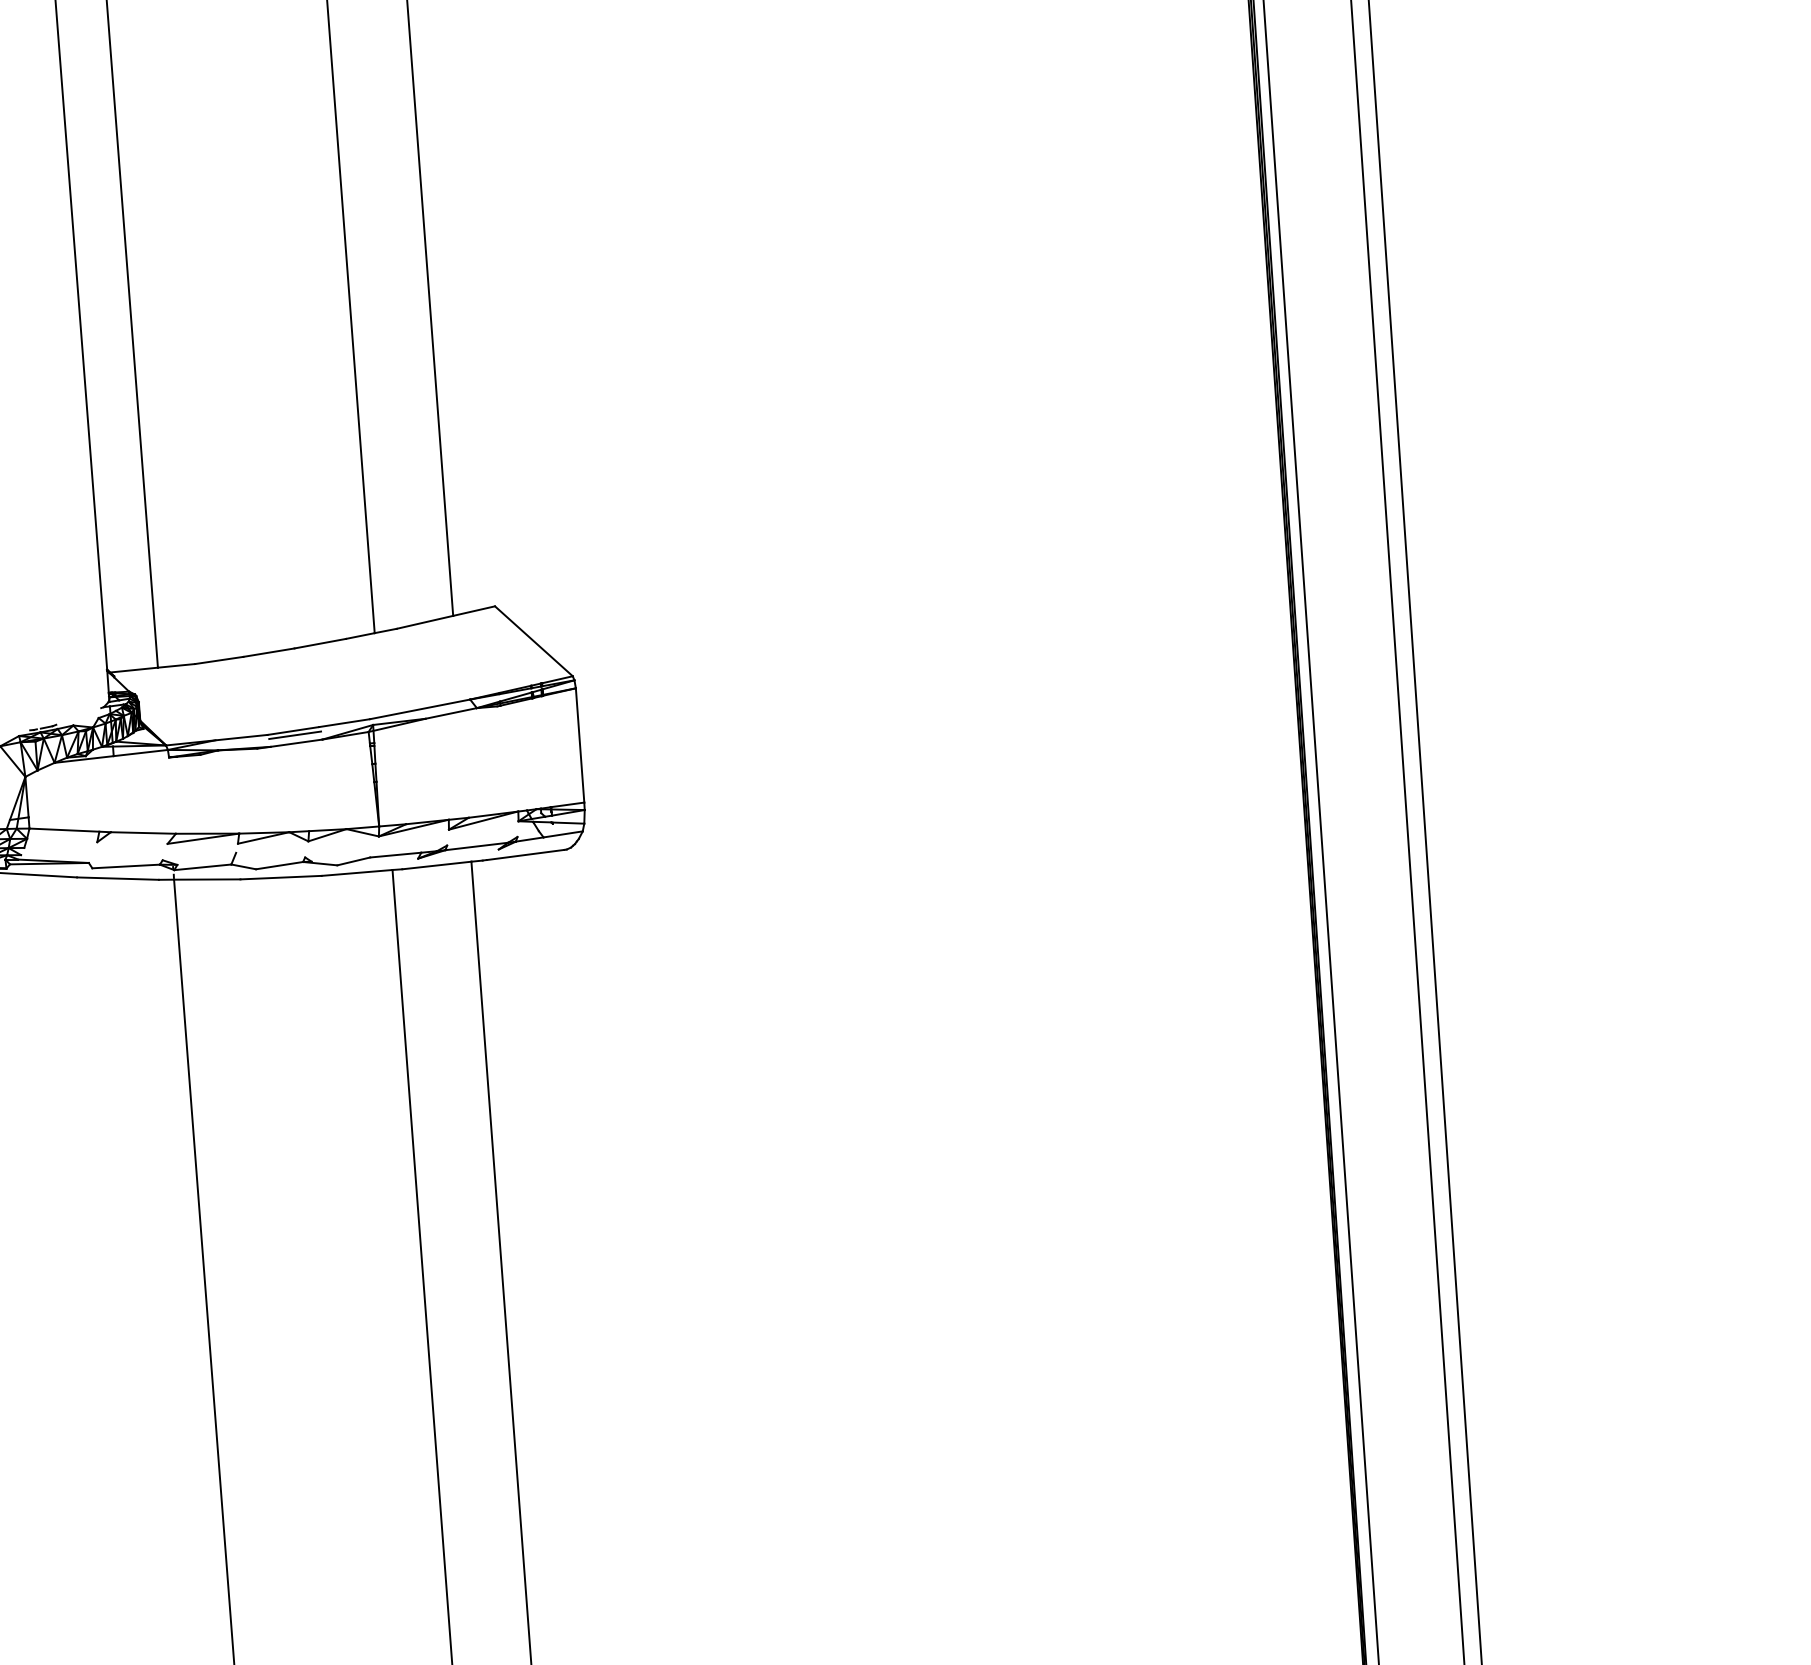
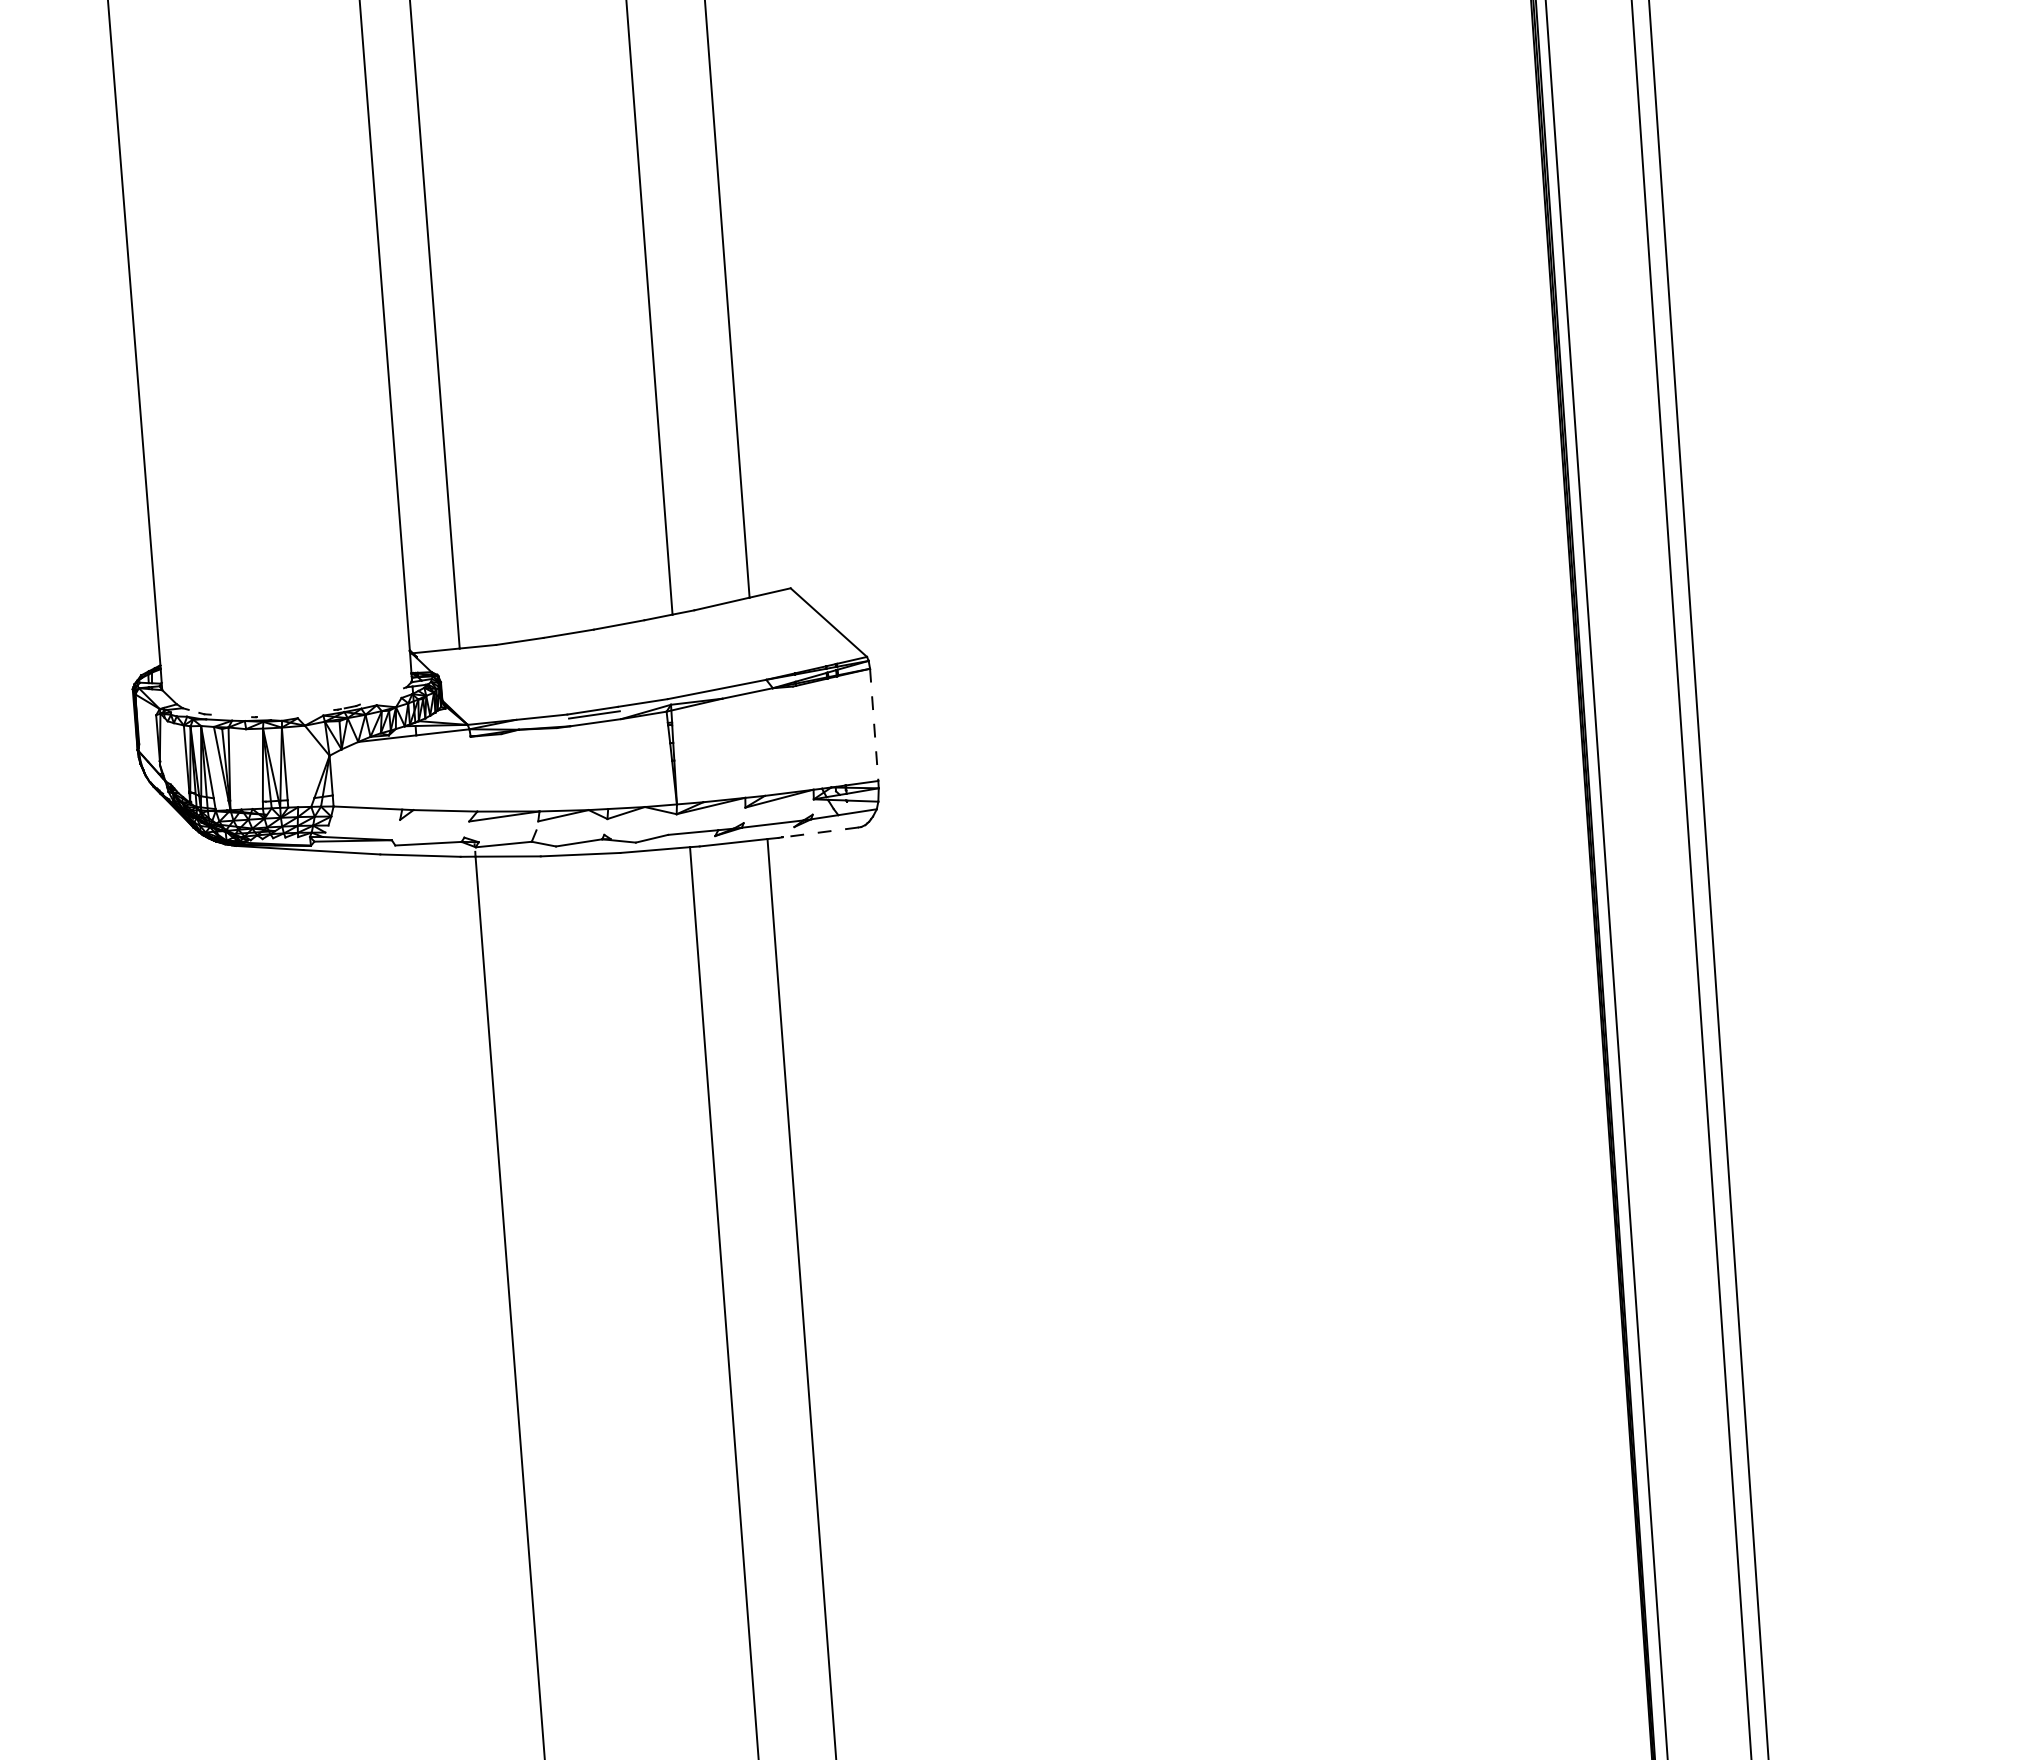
line: (580, 746) -> (874, 725), solid -> dashed
line: (525, 855) -> (820, 832), solid -> dashed

